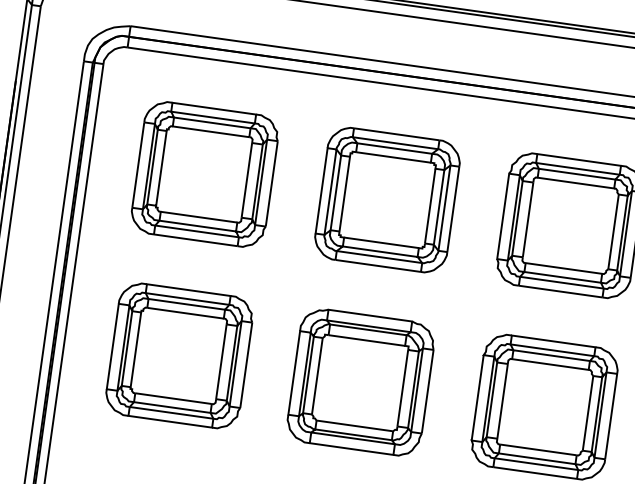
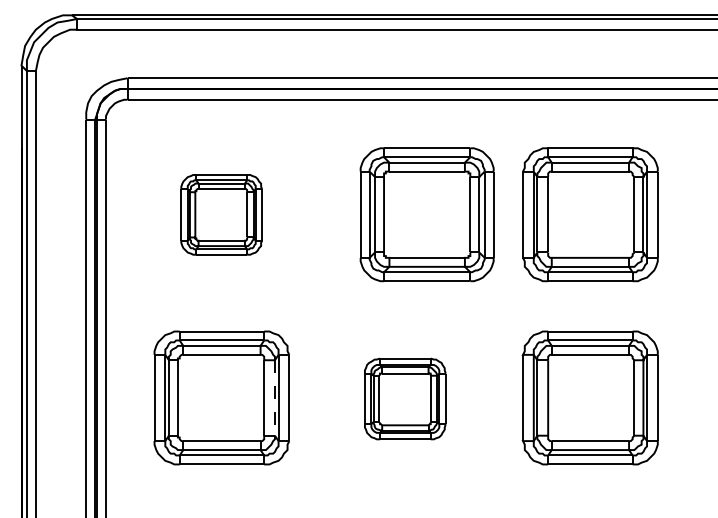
part: (204, 174) -> (221, 214), size x0.6
part: (386, 199) -> (426, 214), moved
line: (231, 362) -> (274, 397), solid -> dashed
part: (361, 382) -> (405, 398), size x0.6

